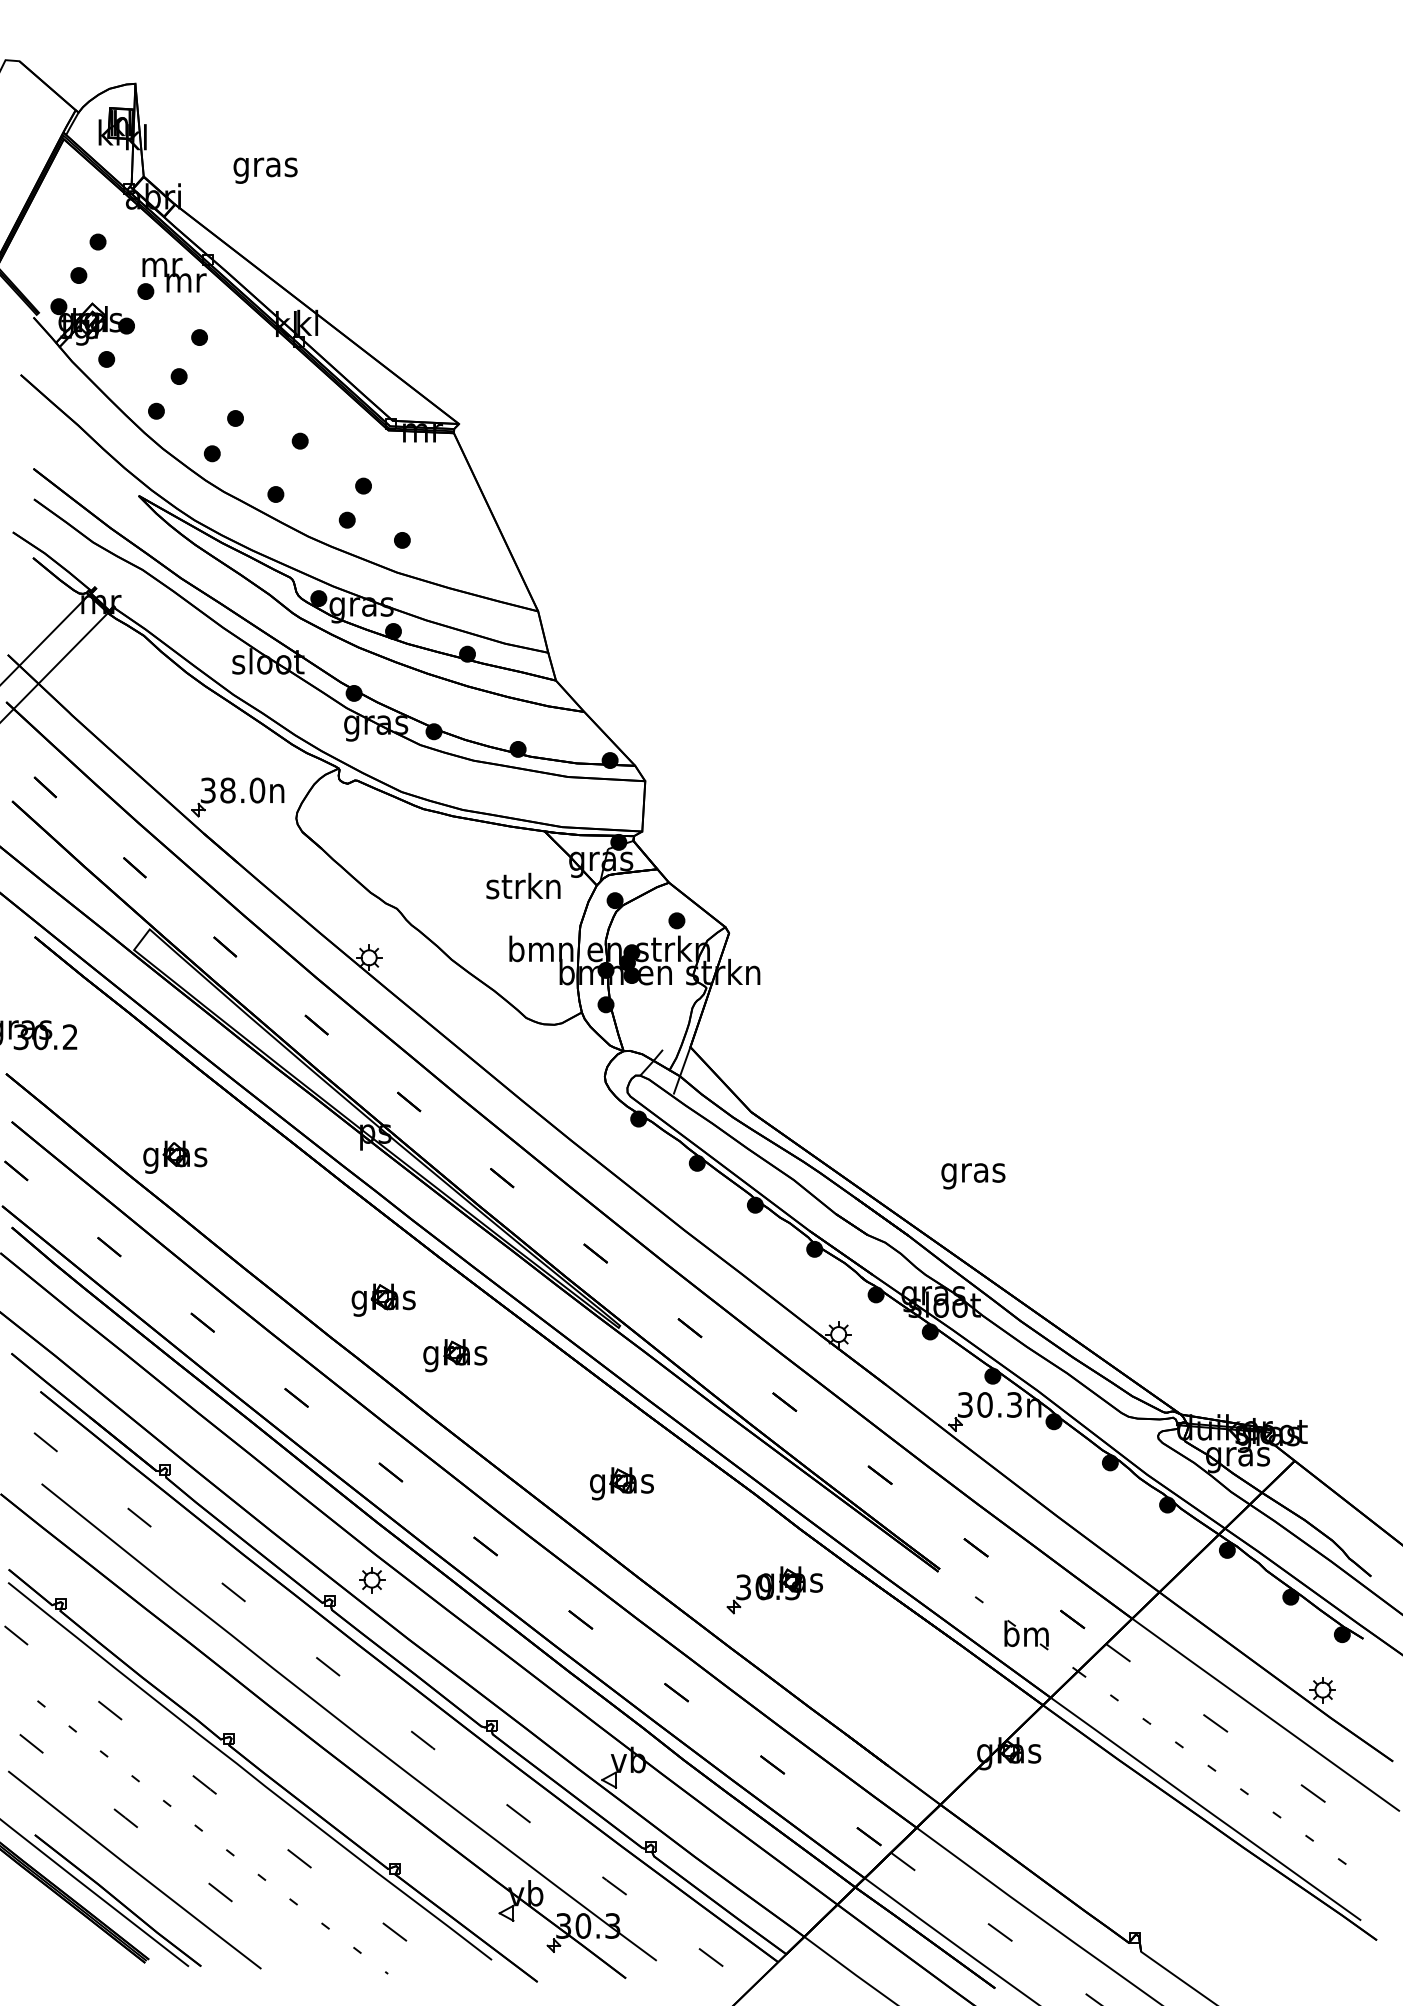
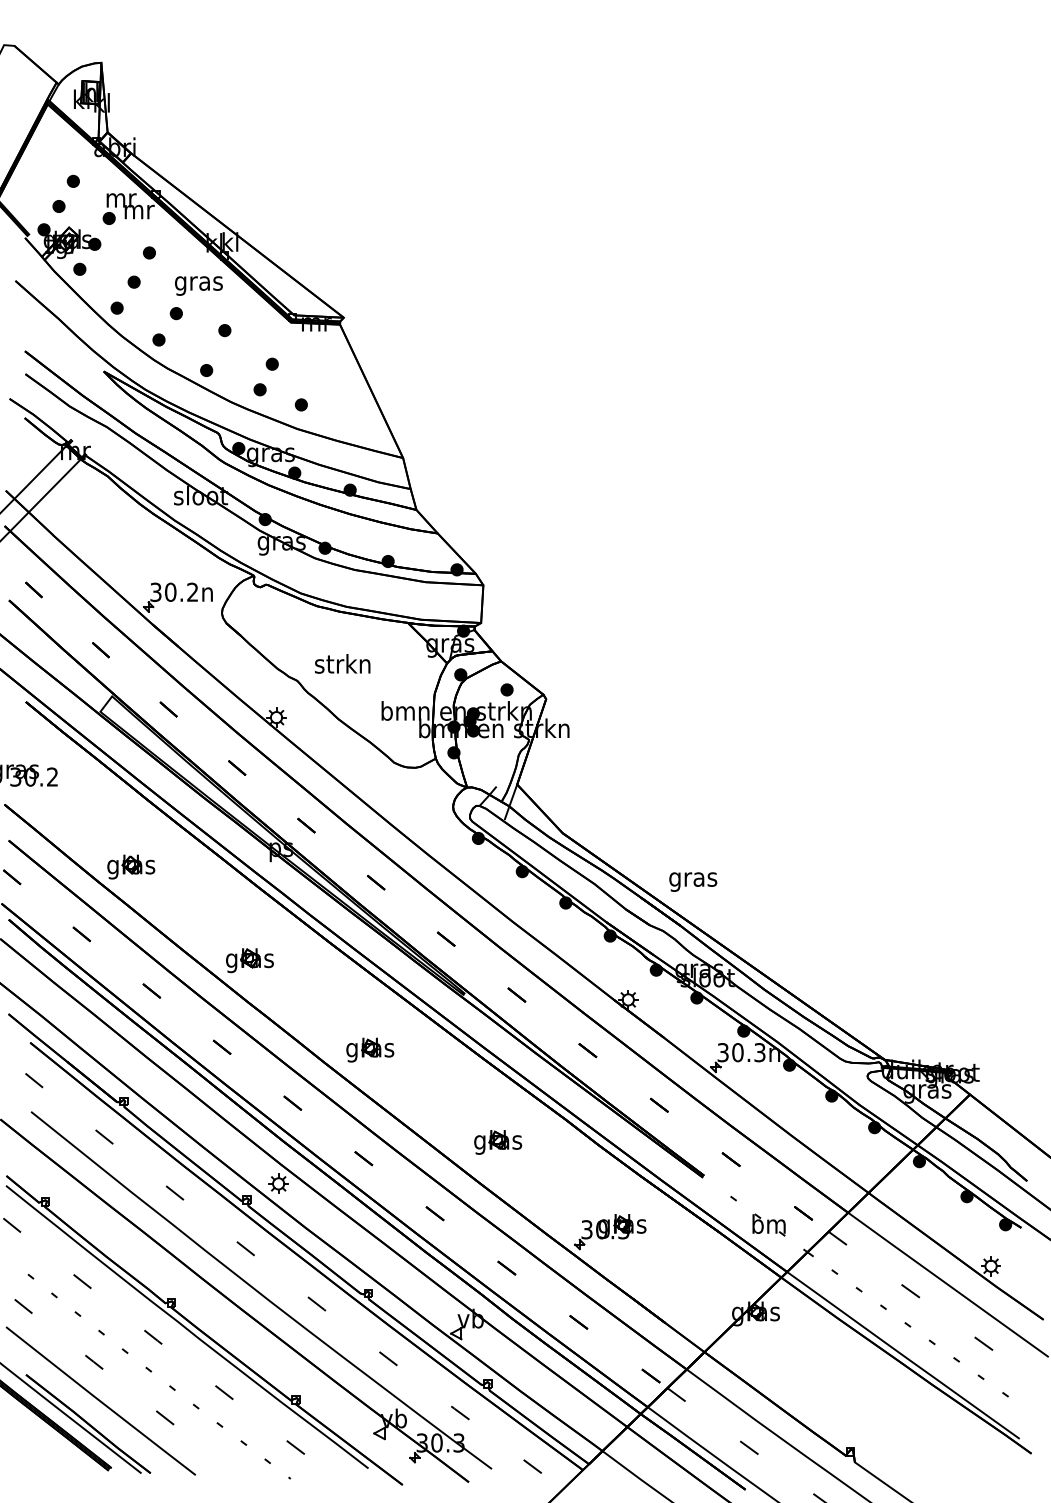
text: (265, 170) -> (198, 285), moved
text: (242, 790) -> (181, 592), 38.0n -> 30.2n
text: (523, 885) -> (342, 663), moved
text: (973, 1176) -> (693, 882), moved
part: (383, 1299) -> (249, 960), moved
part: (455, 1355) -> (370, 1050), moved
part: (621, 1483) -> (497, 1142), moved
part: (774, 1590) -> (610, 1232), moved

